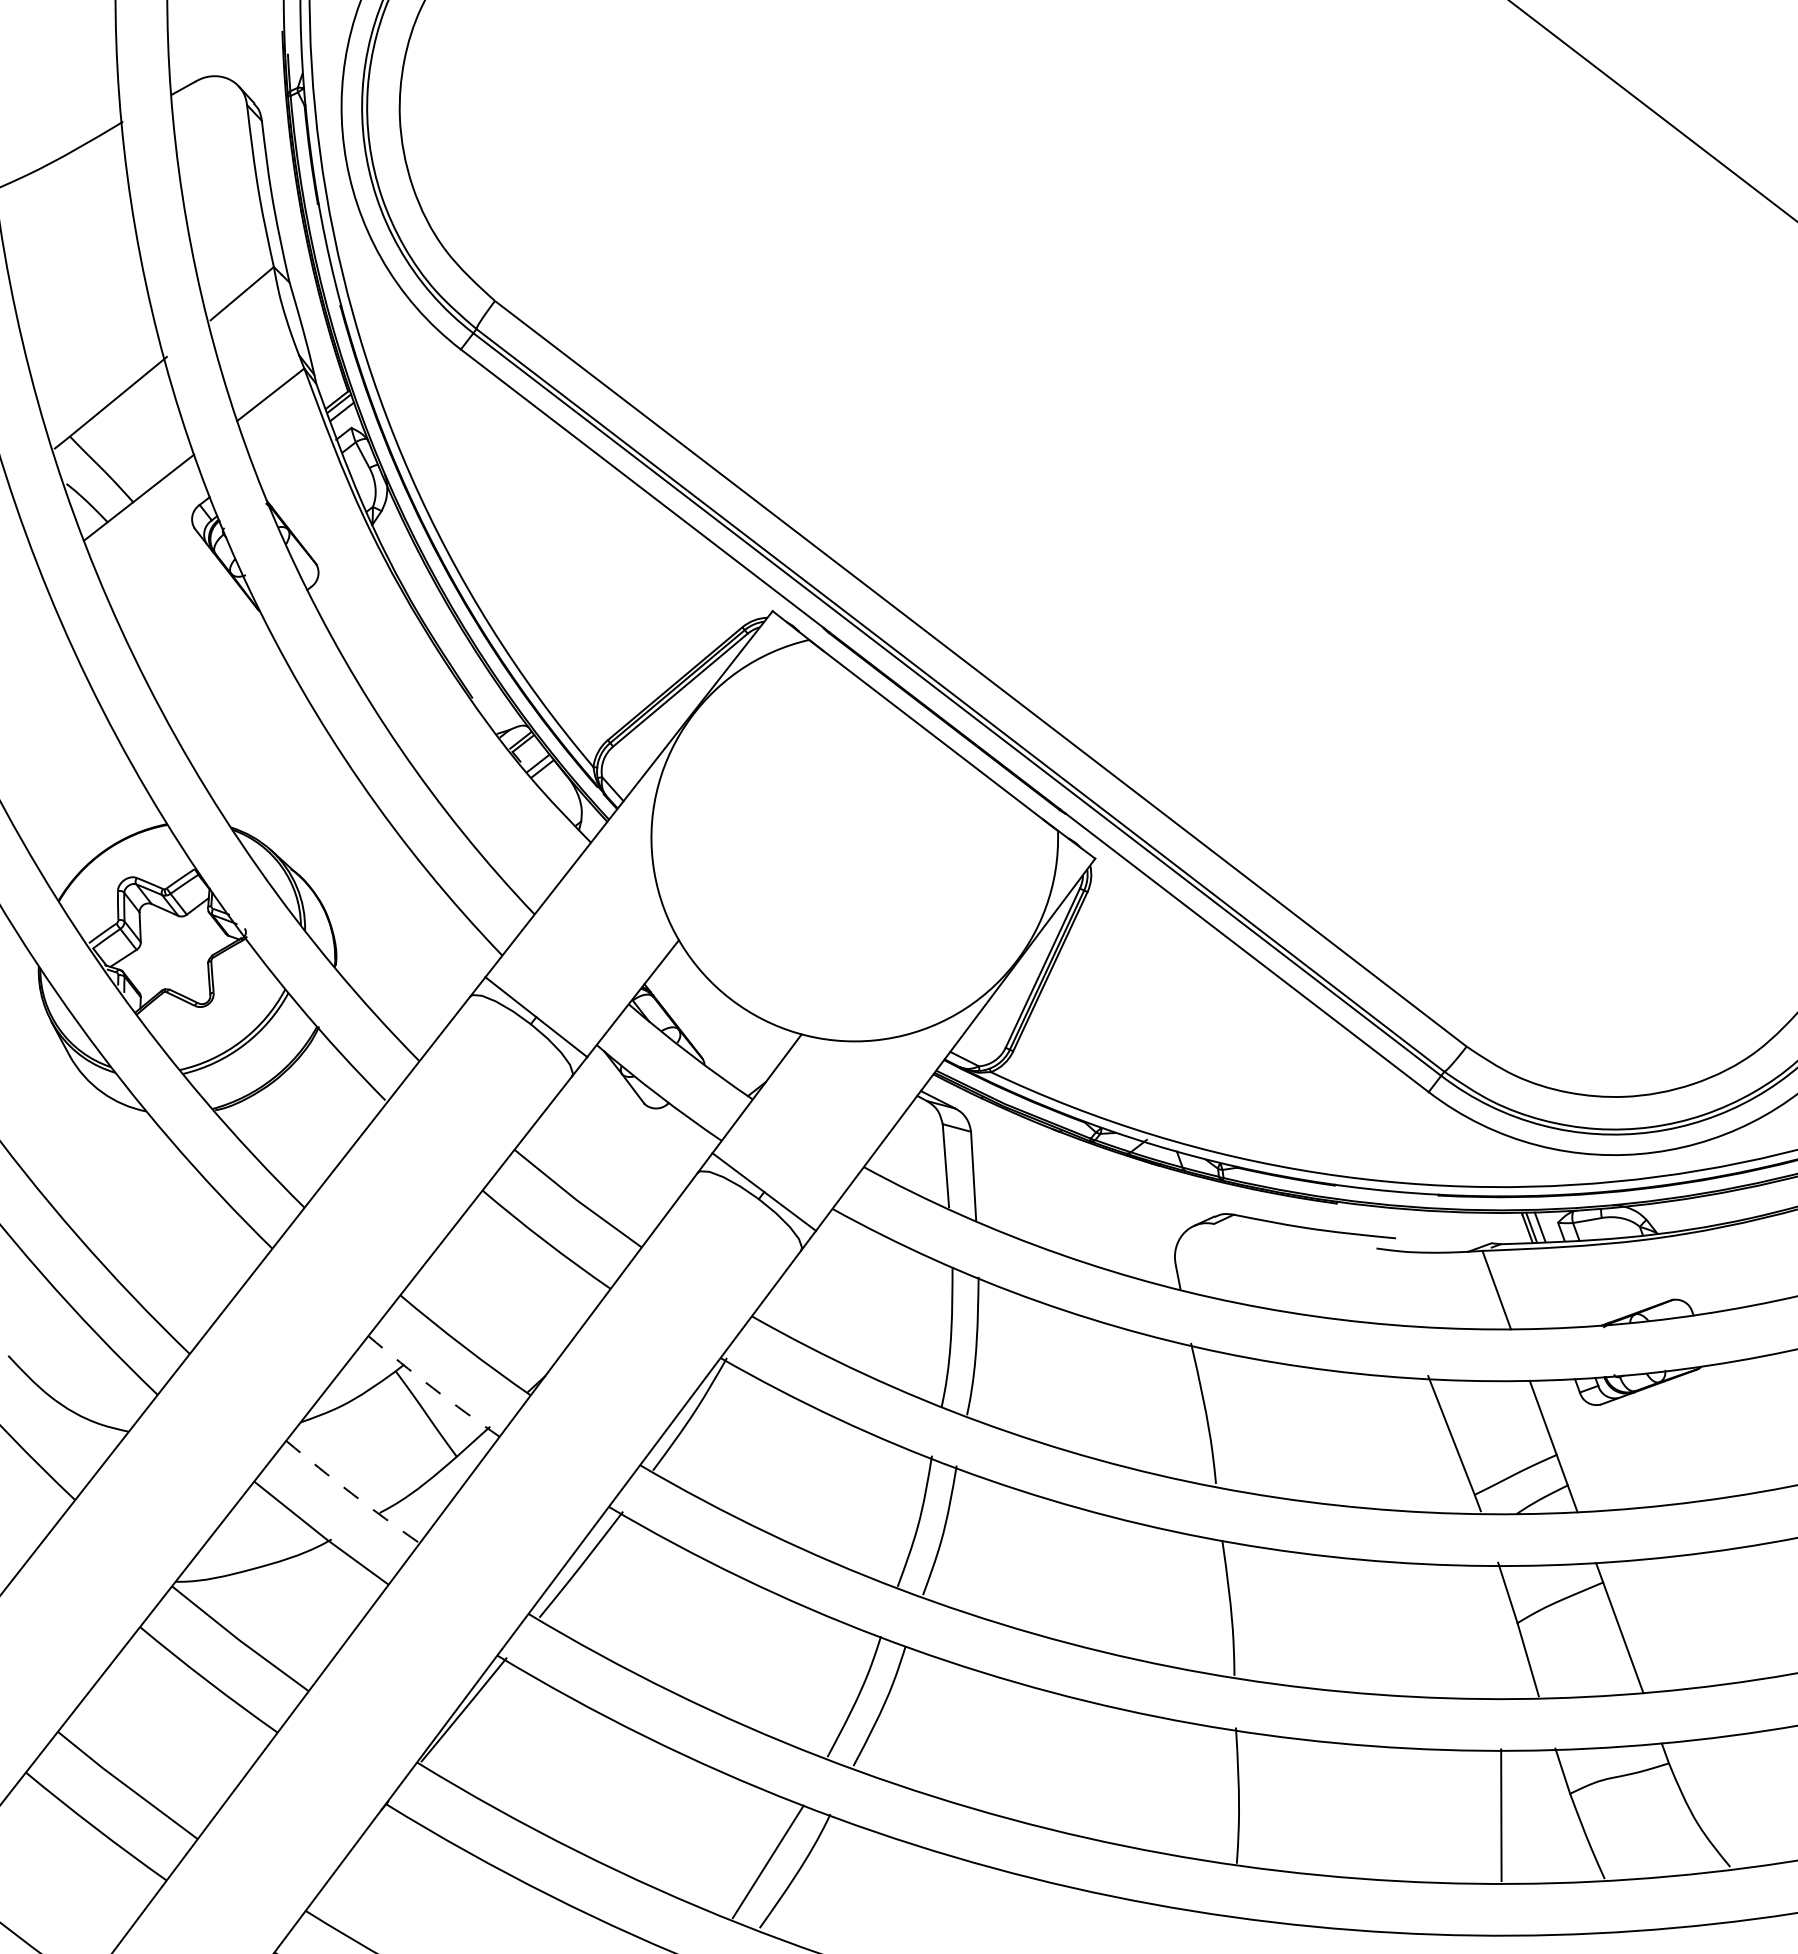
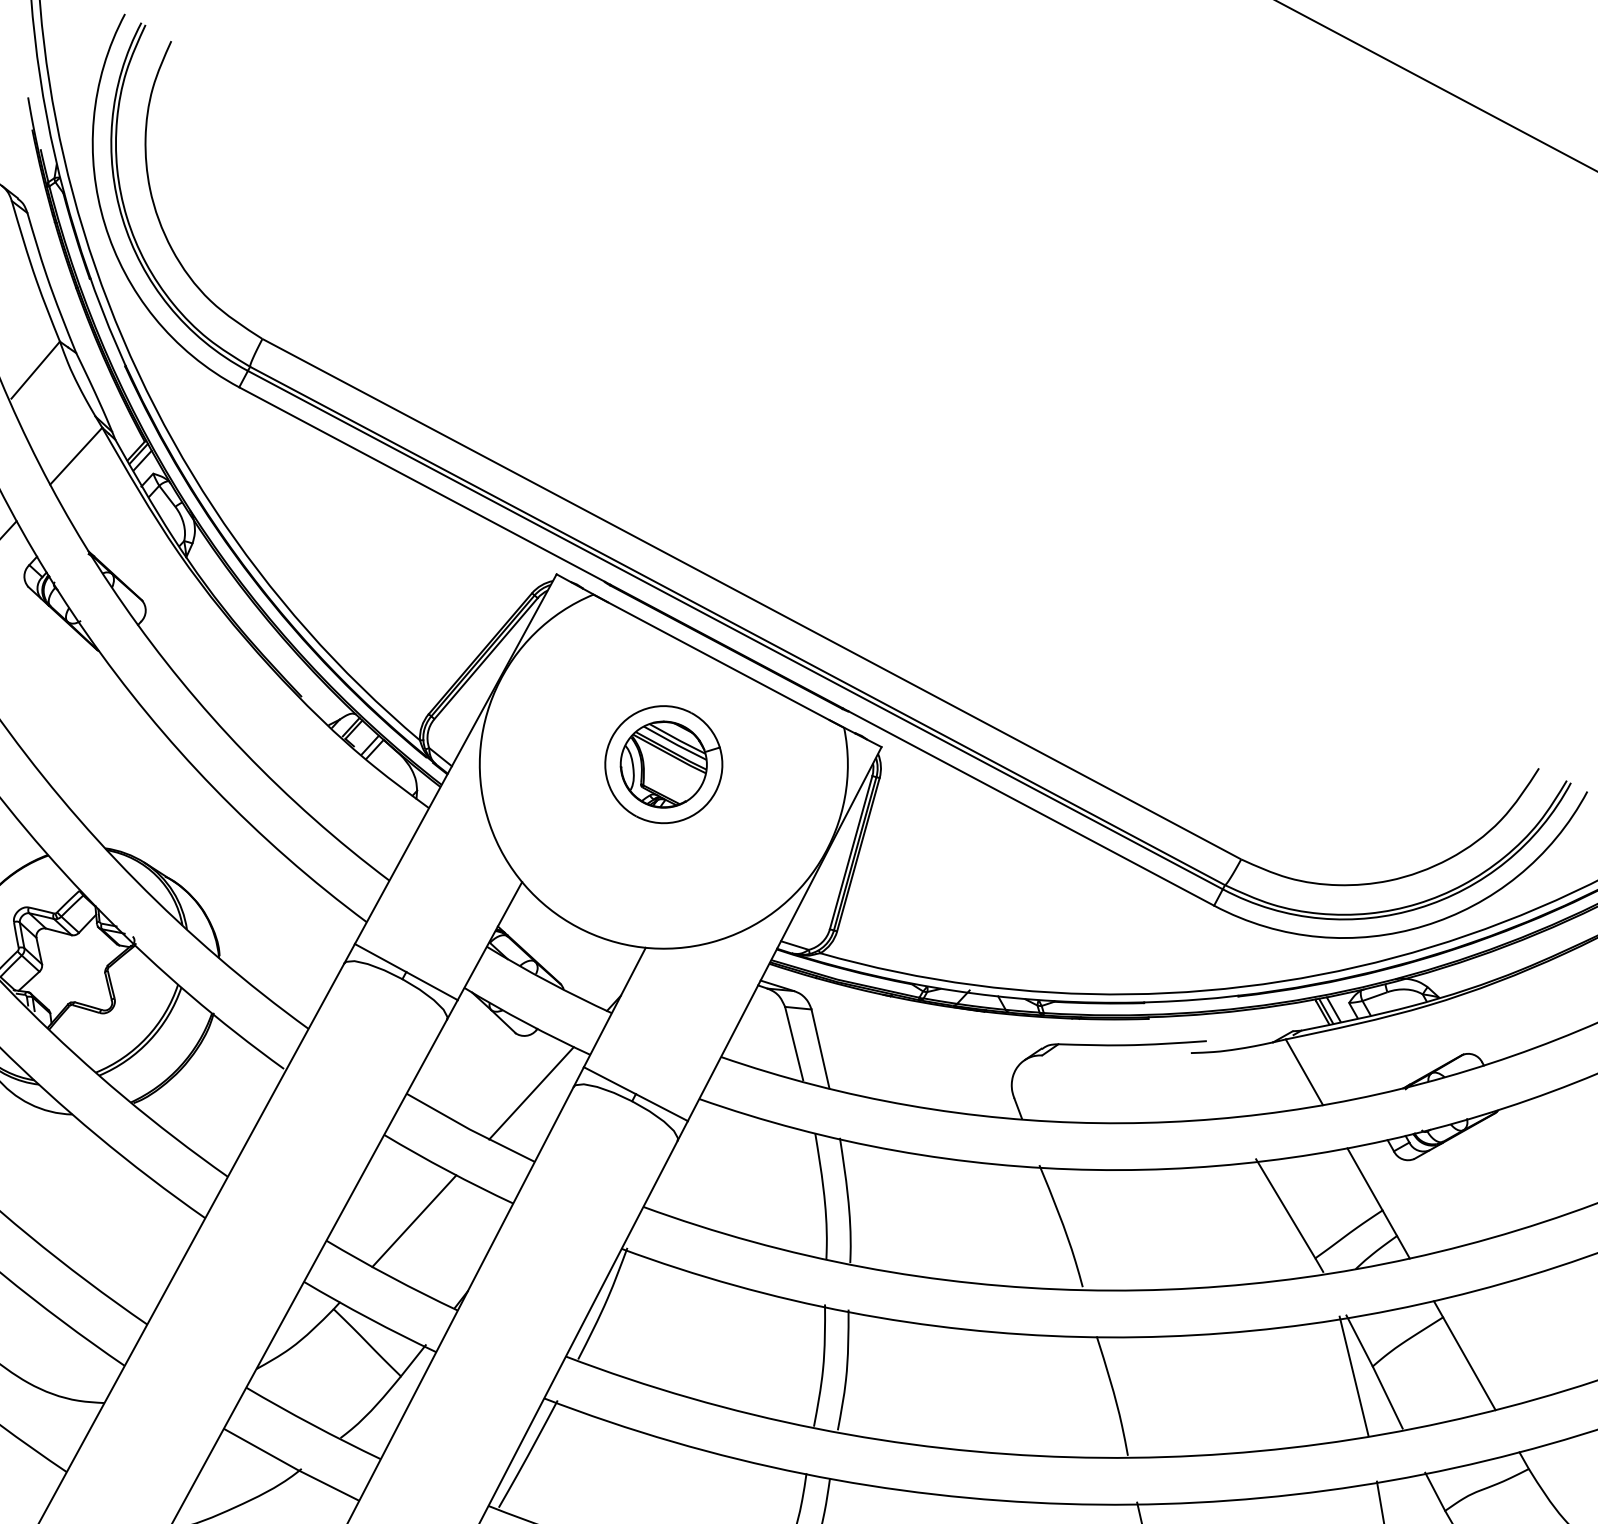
part: (854, 837) -> (663, 764), added
line: (650, 1171) -> (531, 1092), added
line: (499, 1289) -> (414, 1220), added
arc: (432, 1388) -> (369, 1319), dashed -> solid
arc: (351, 1493) -> (312, 1424), dashed -> solid
line: (1495, 1630) -> (1354, 1376), added

